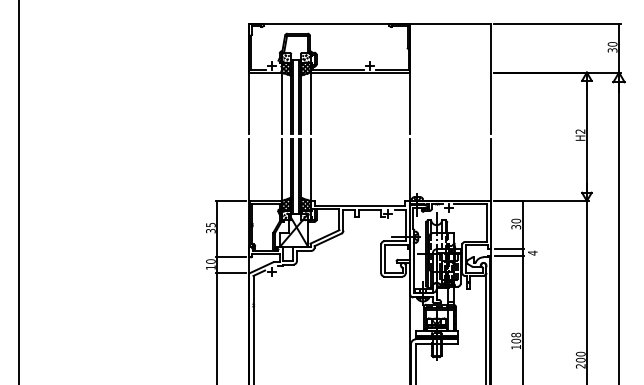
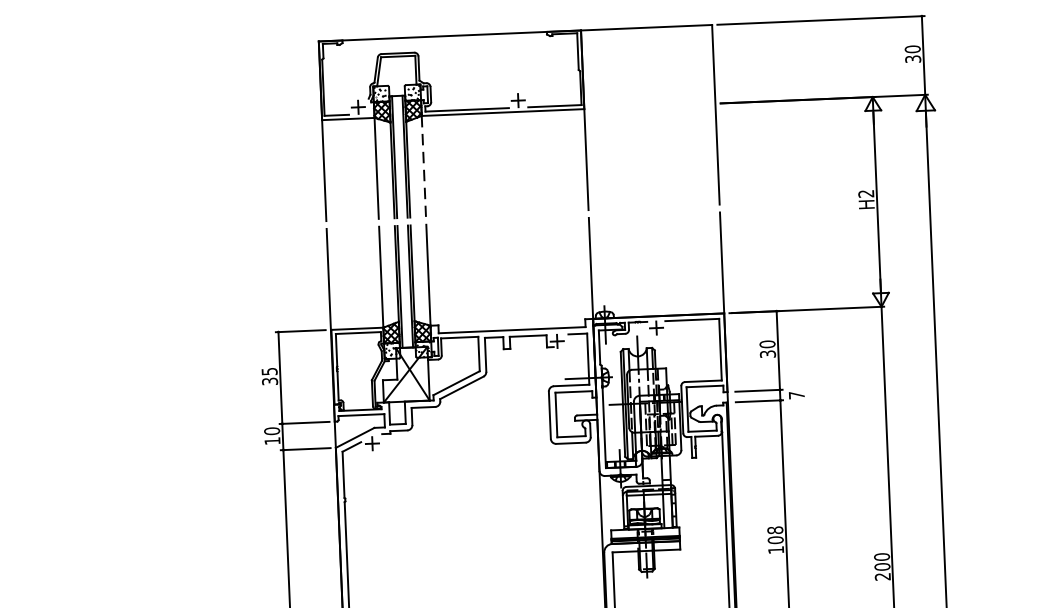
line: (310, 103) -> (423, 166), solid -> dashed
text: (532, 252) -> (796, 394), 4 -> 7

